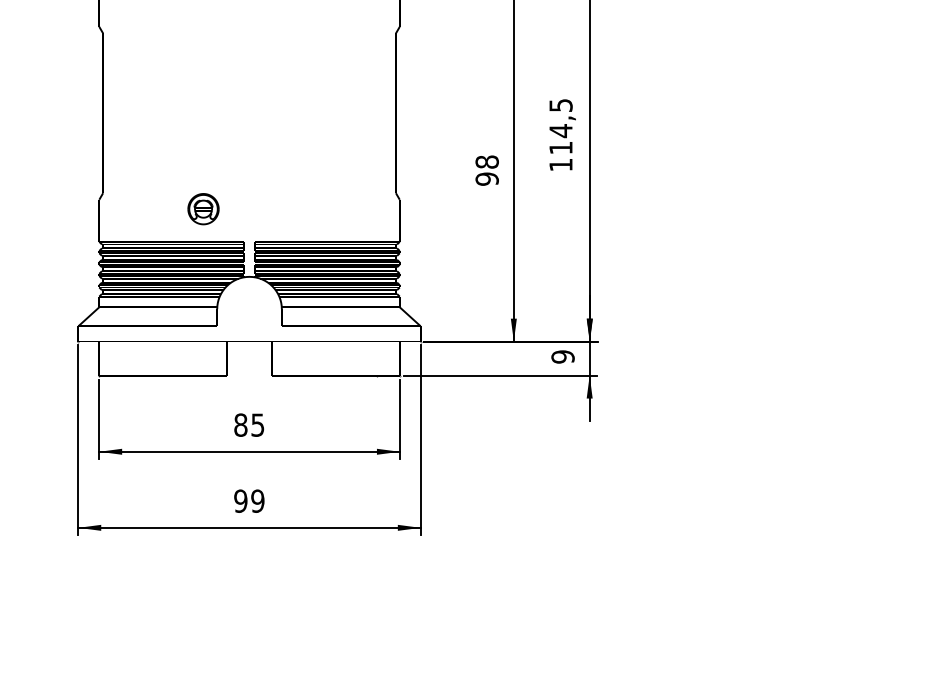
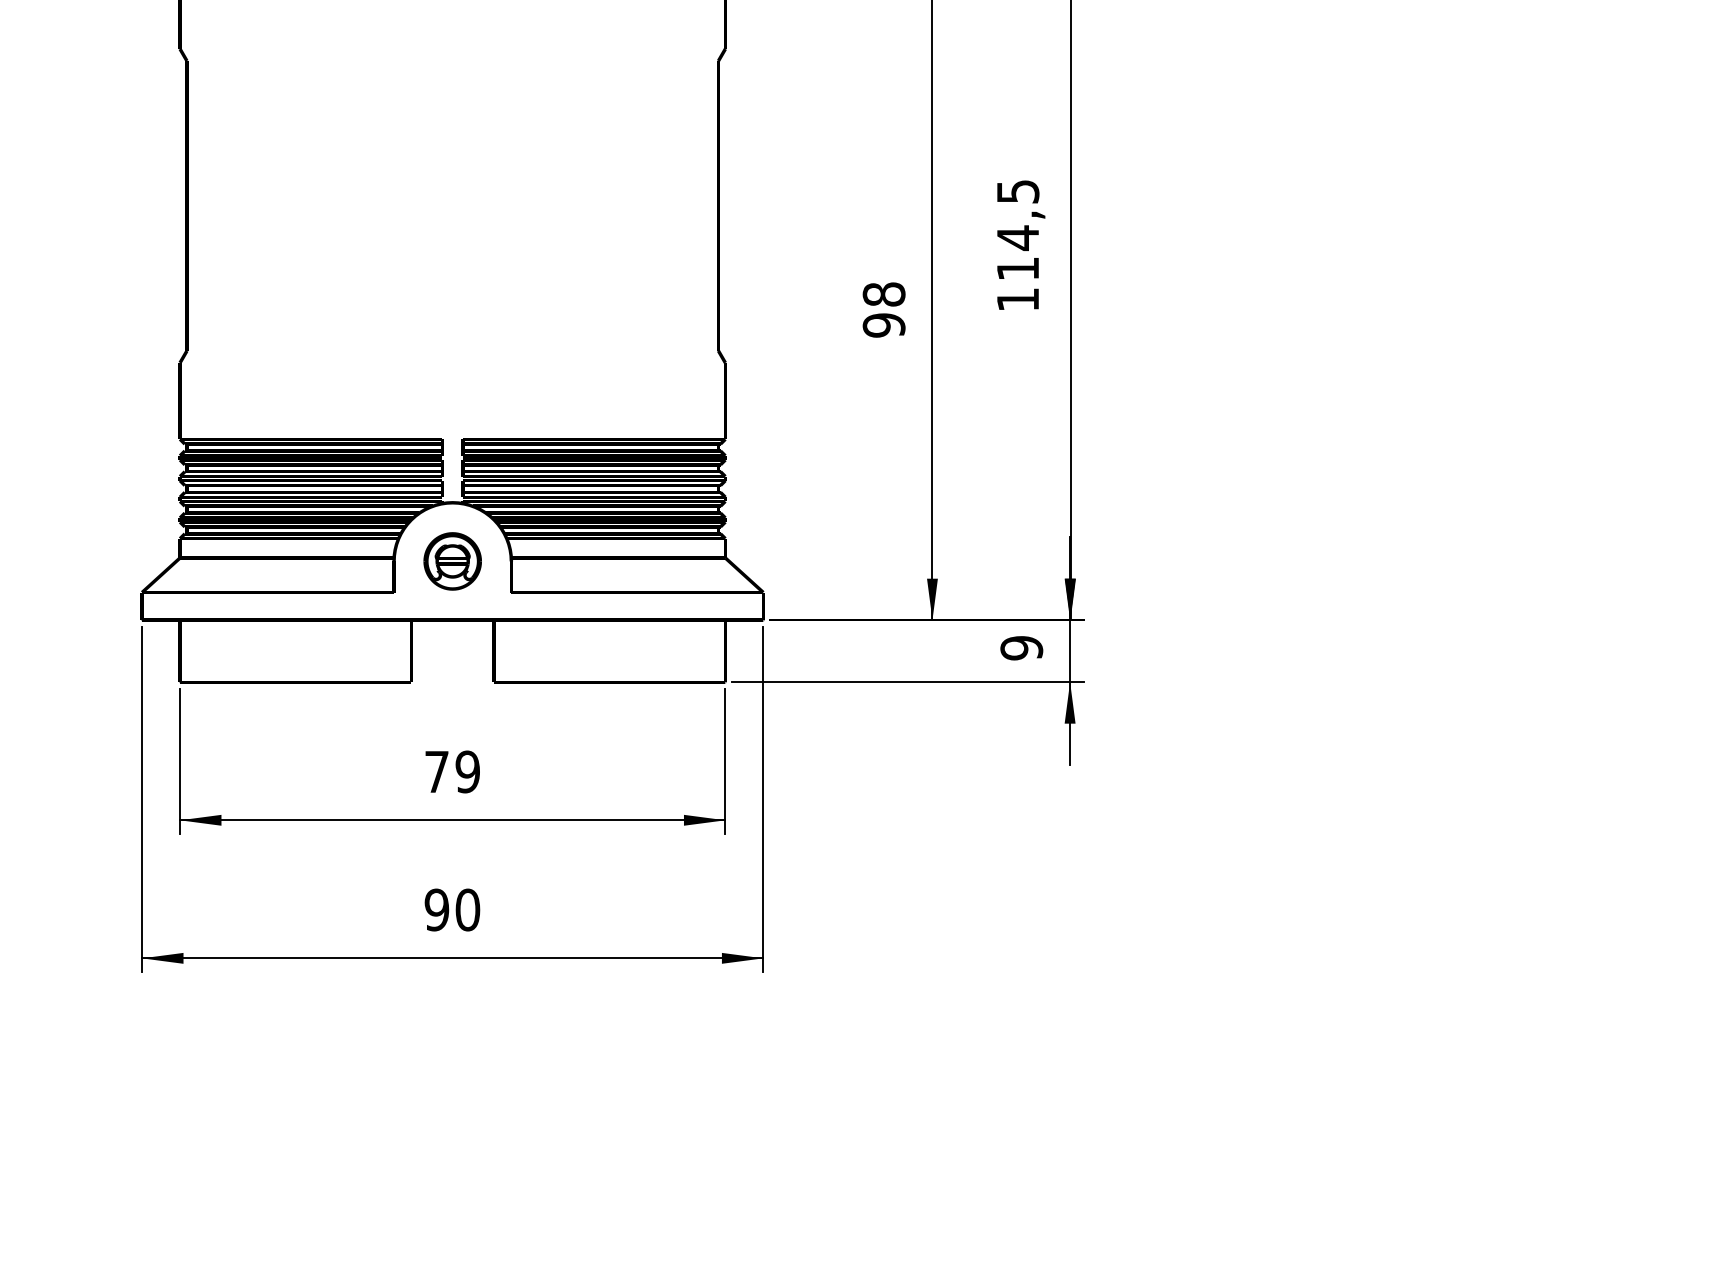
part: (203, 209) -> (452, 562), moved
text: (249, 424) -> (452, 770), 85 -> 79
text: (257, 500) -> (467, 908), 99 -> 90

